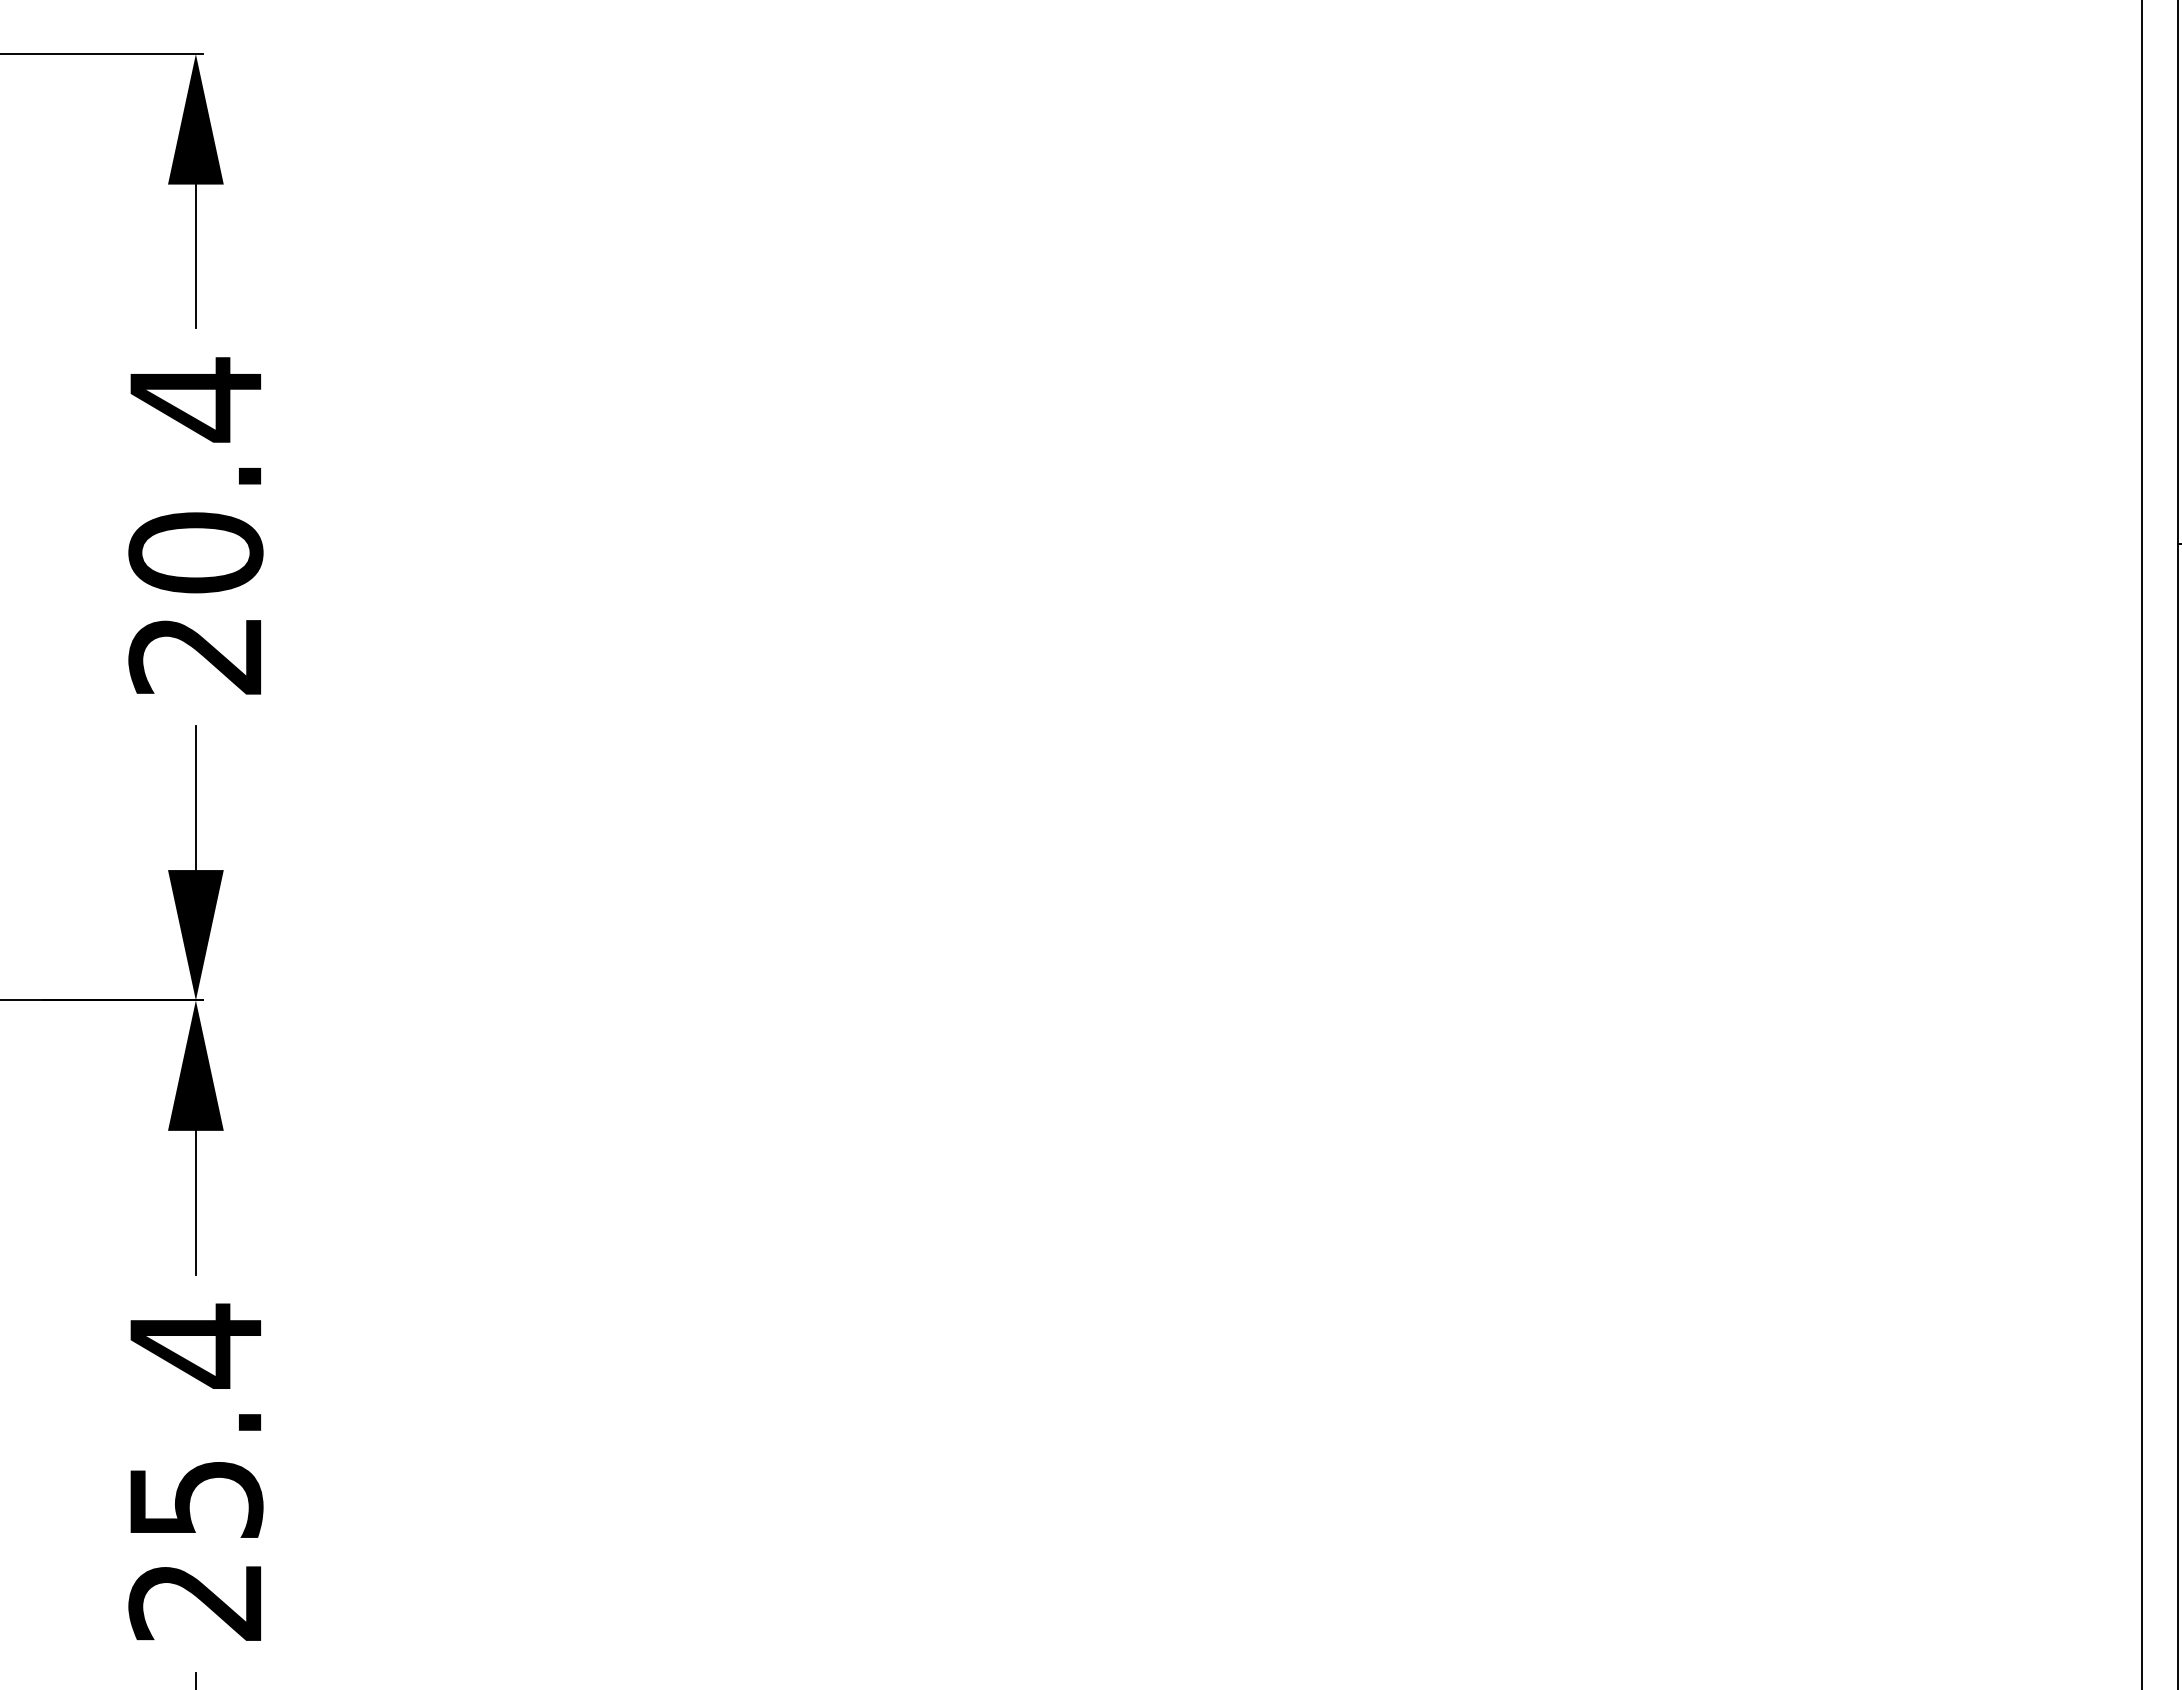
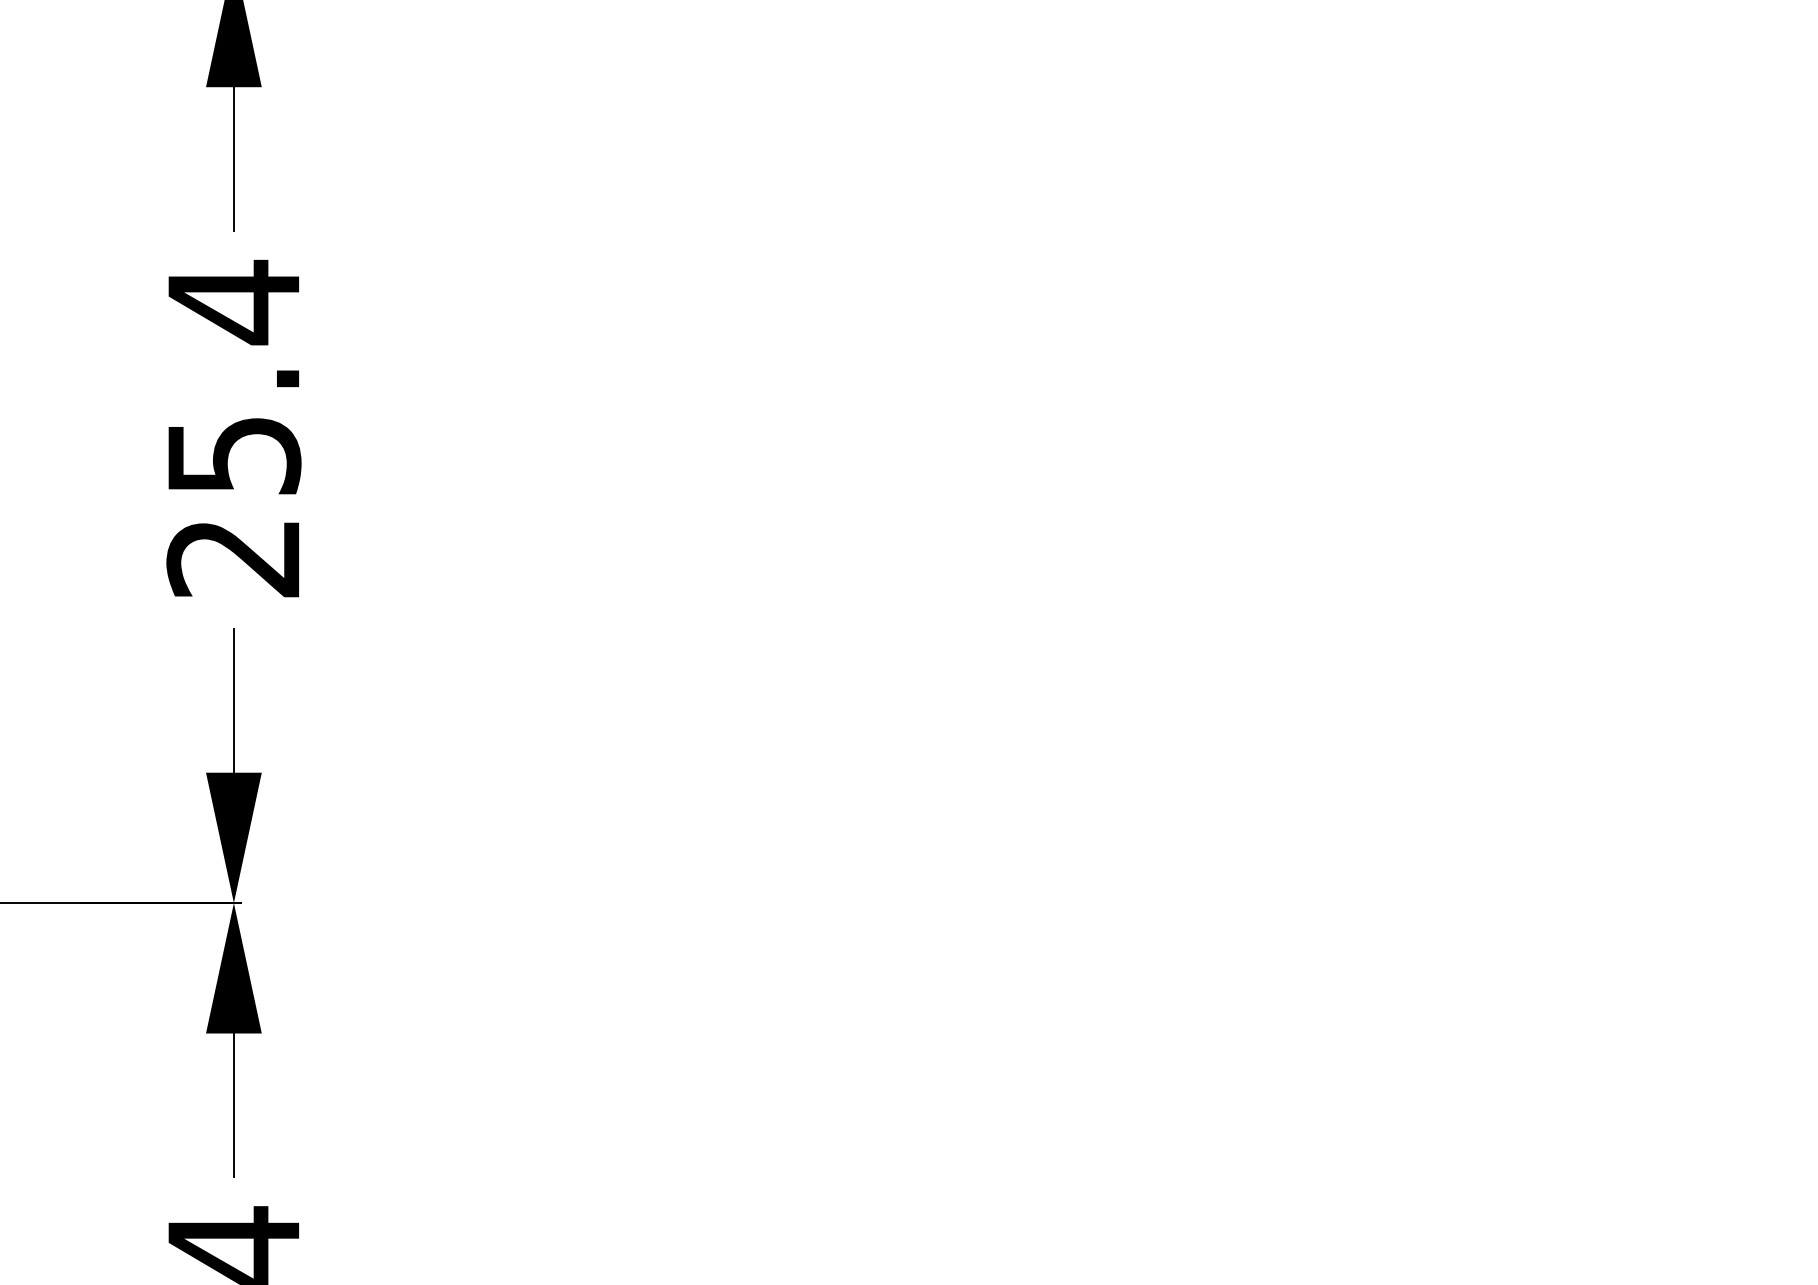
text: (195, 552) -> (233, 455), 20.4 -> 25.4

